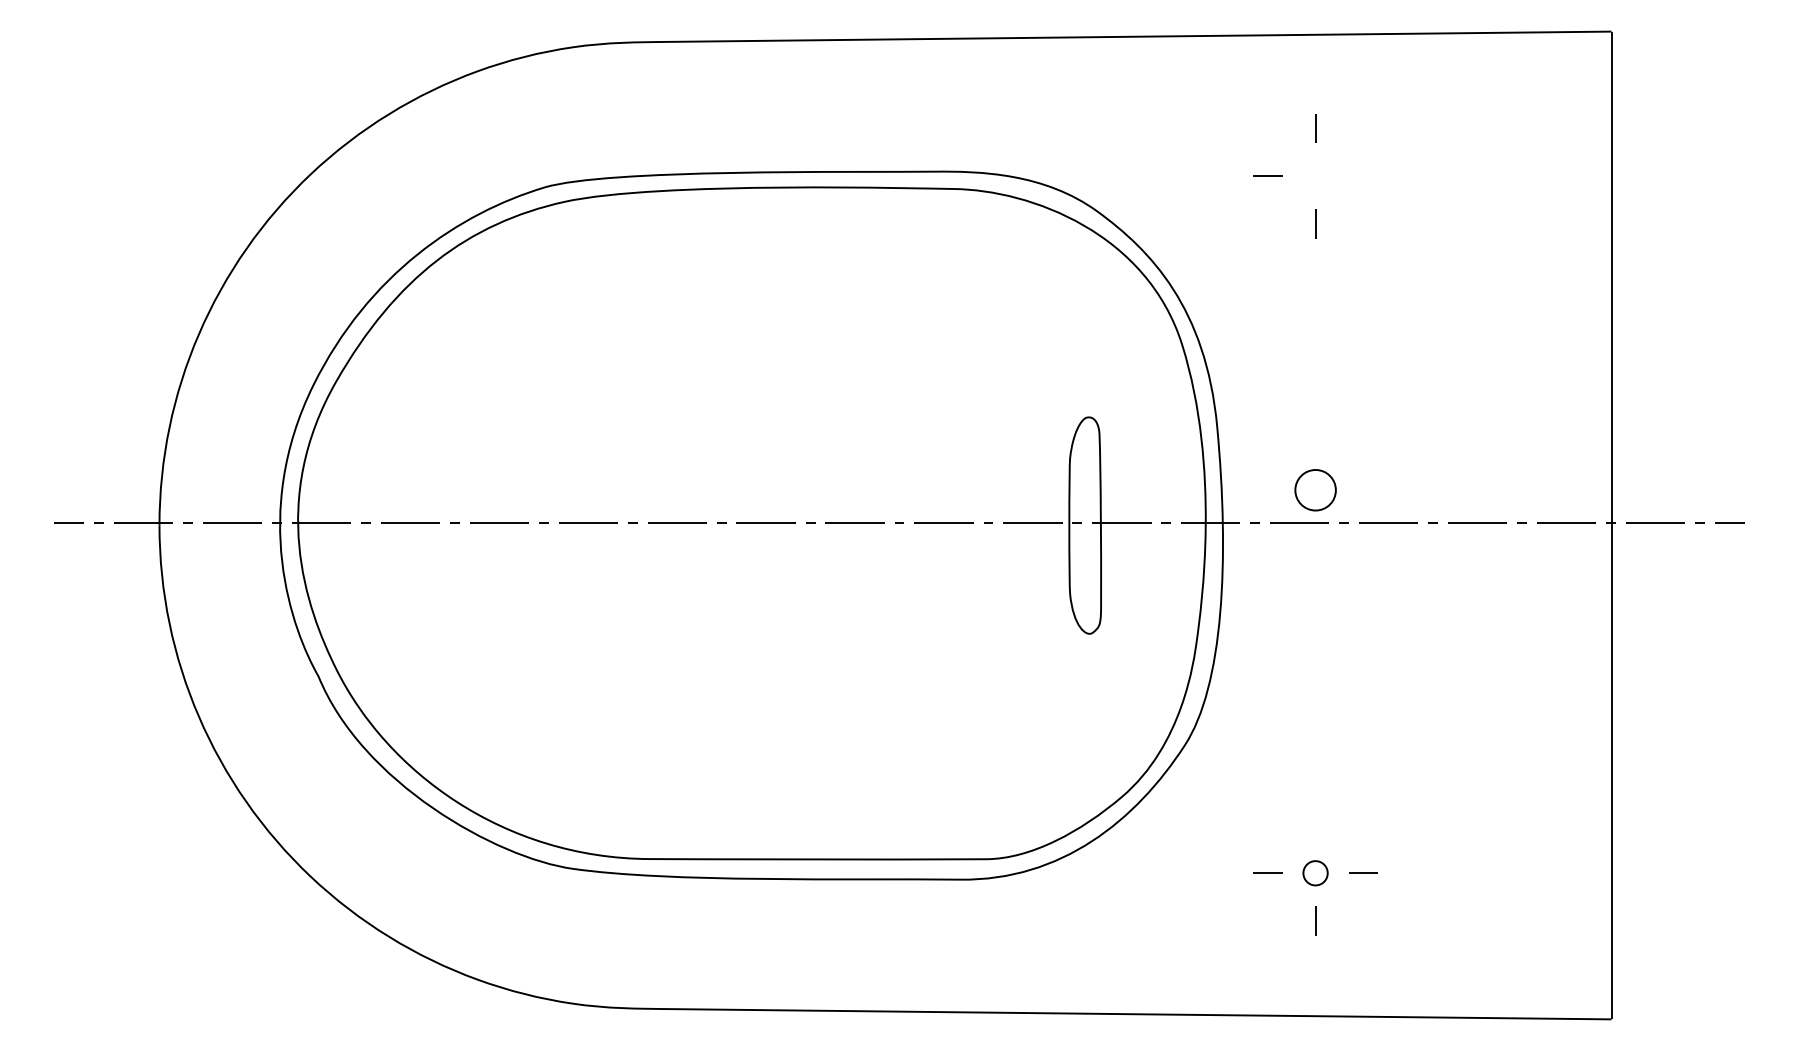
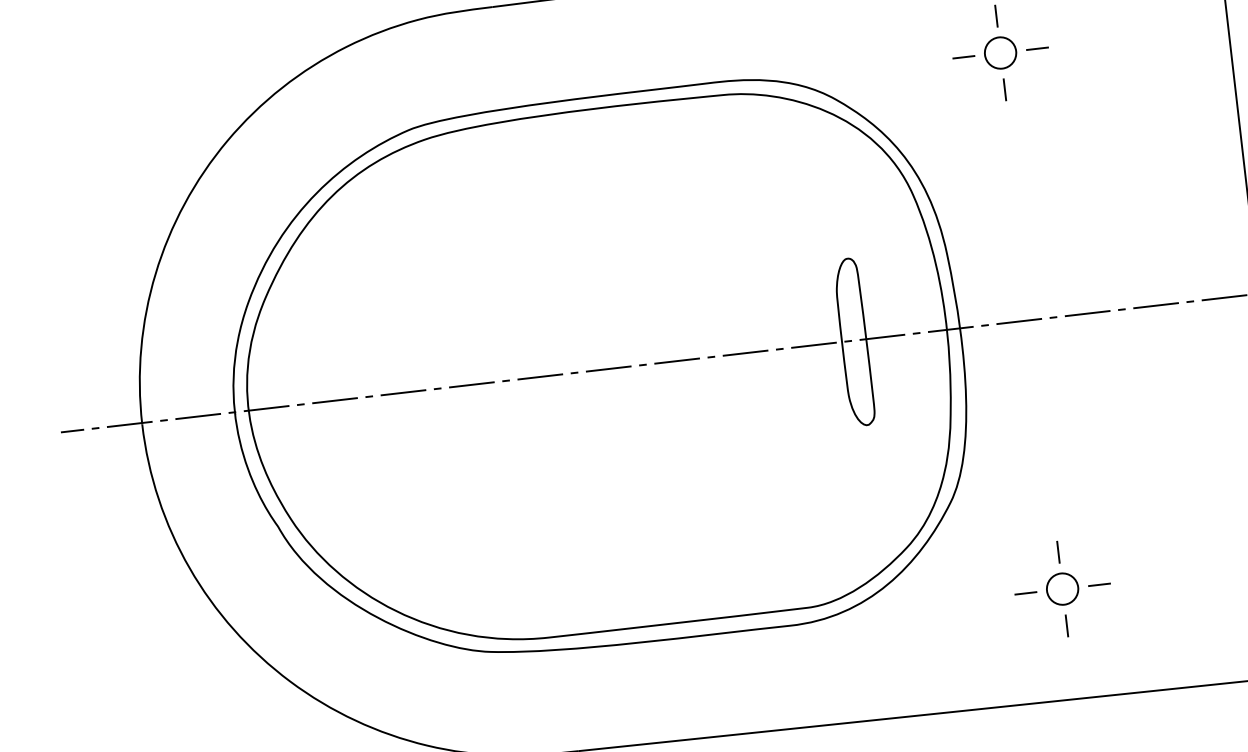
line: (1363, 175) -> (1037, 48), added
part: (1315, 490) -> (1000, 53), moved
line: (1315, 824) -> (1058, 551), added
part: (1315, 873) -> (1062, 589), size x1.67

